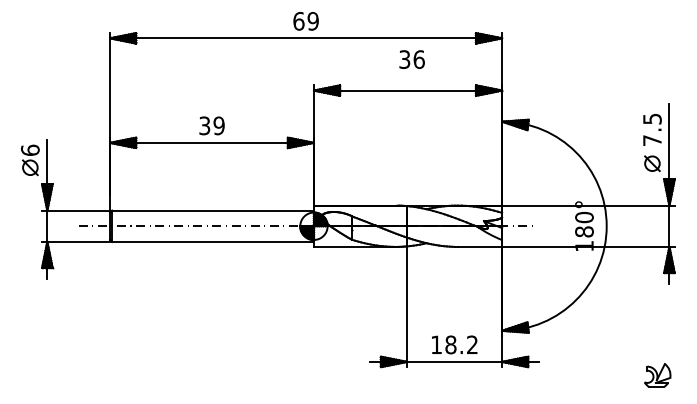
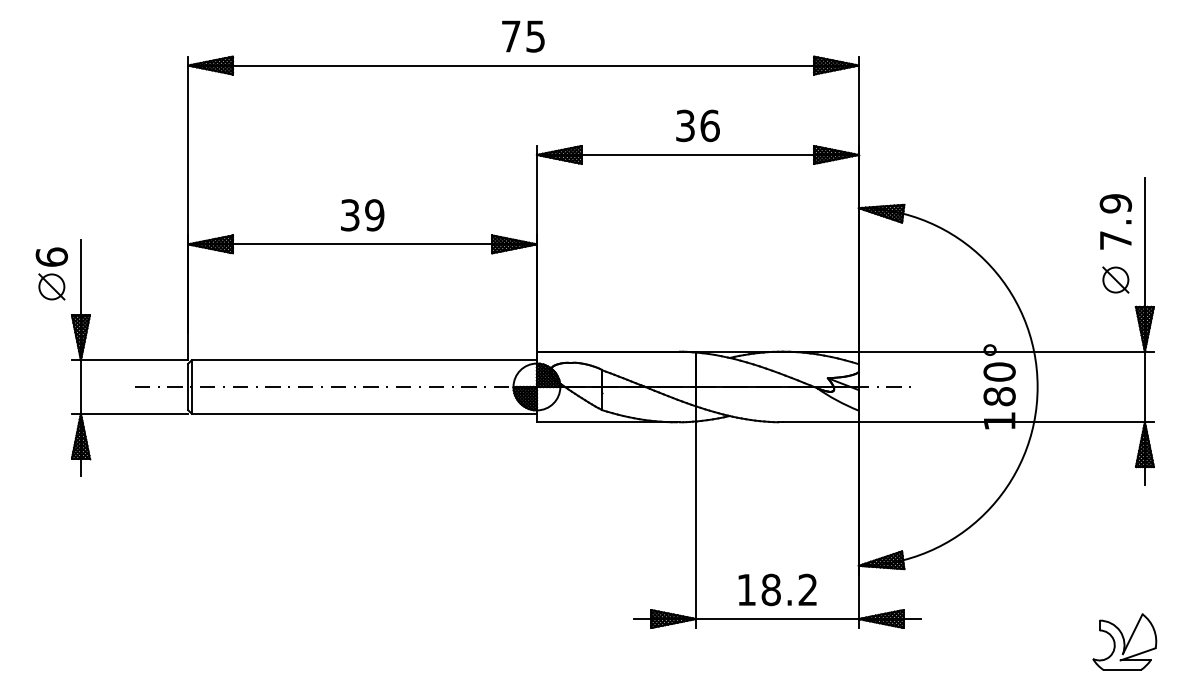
text: (305, 20) -> (522, 35), 69 -> 75
text: (411, 59) -> (696, 125), moved
text: (652, 118) -> (1115, 202), 7.5 -> 7.9
part: (657, 375) -> (1124, 642), size x1.43

